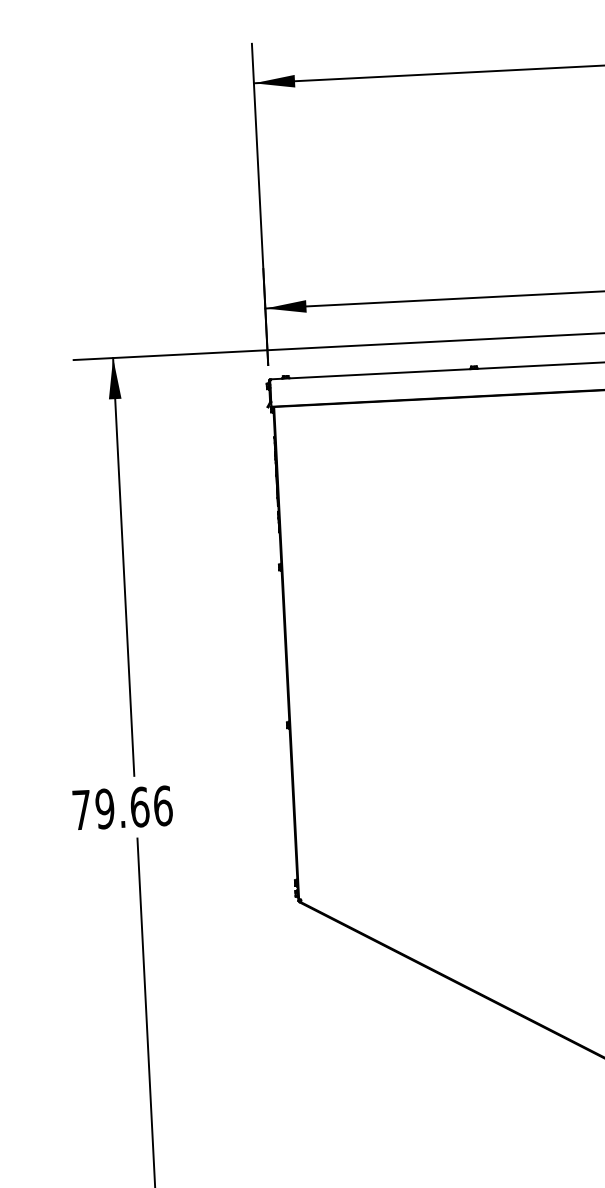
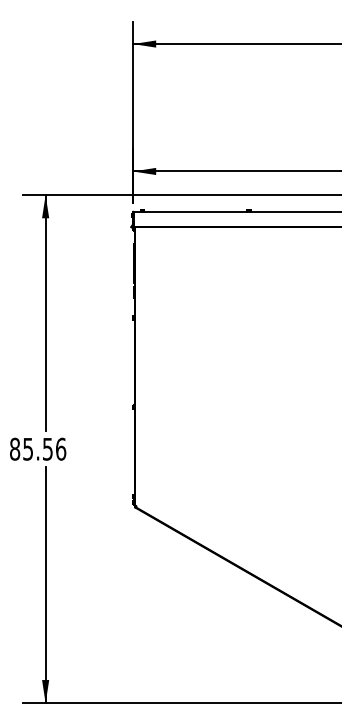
text: (110, 807) -> (31, 448), 79.66 -> 85.56

